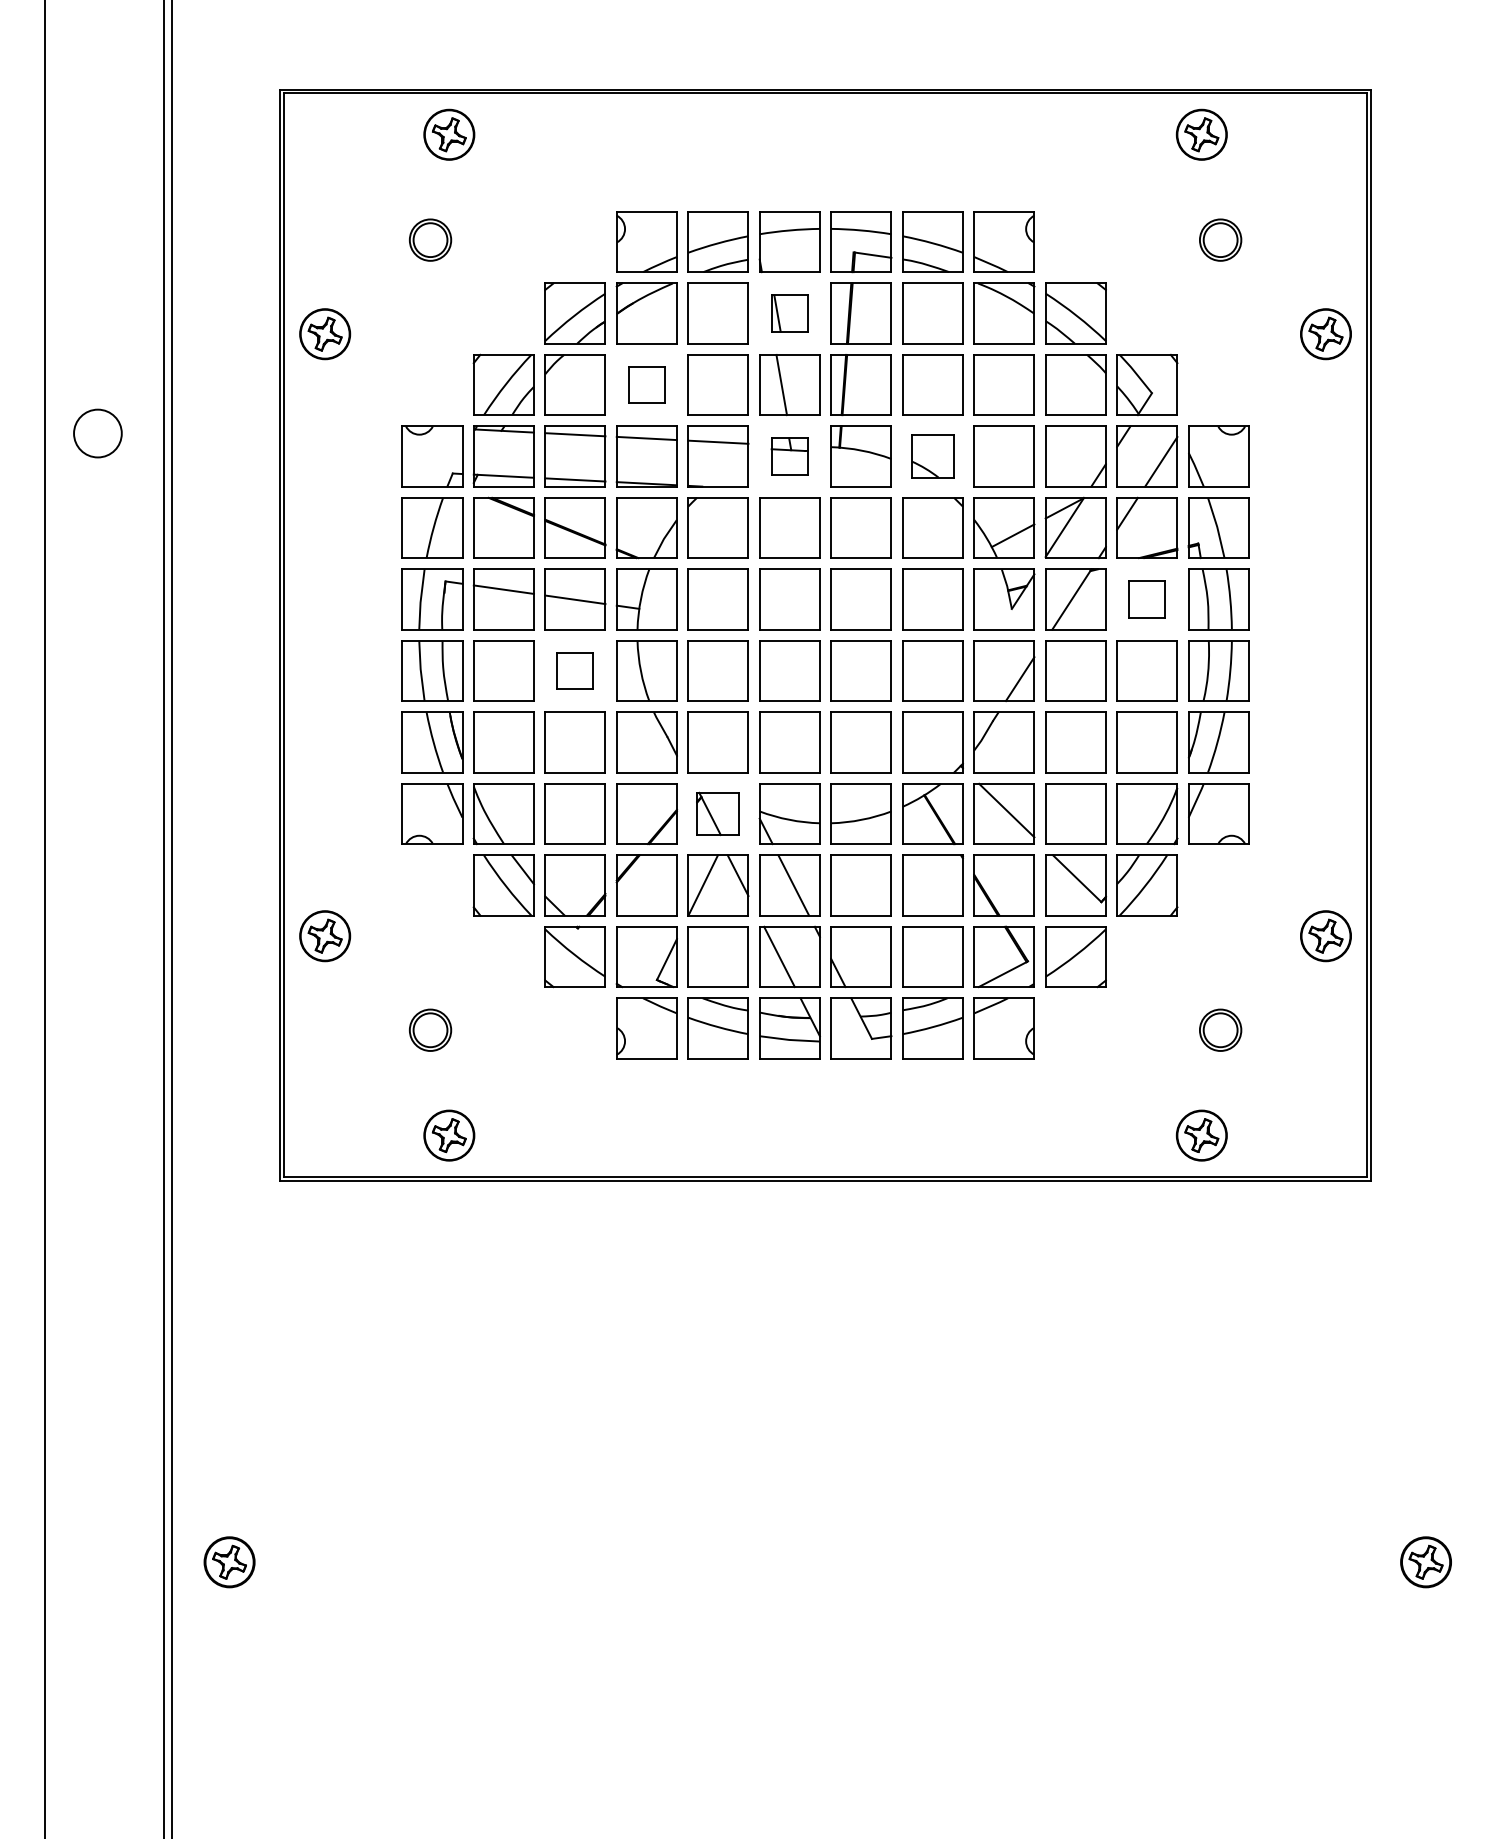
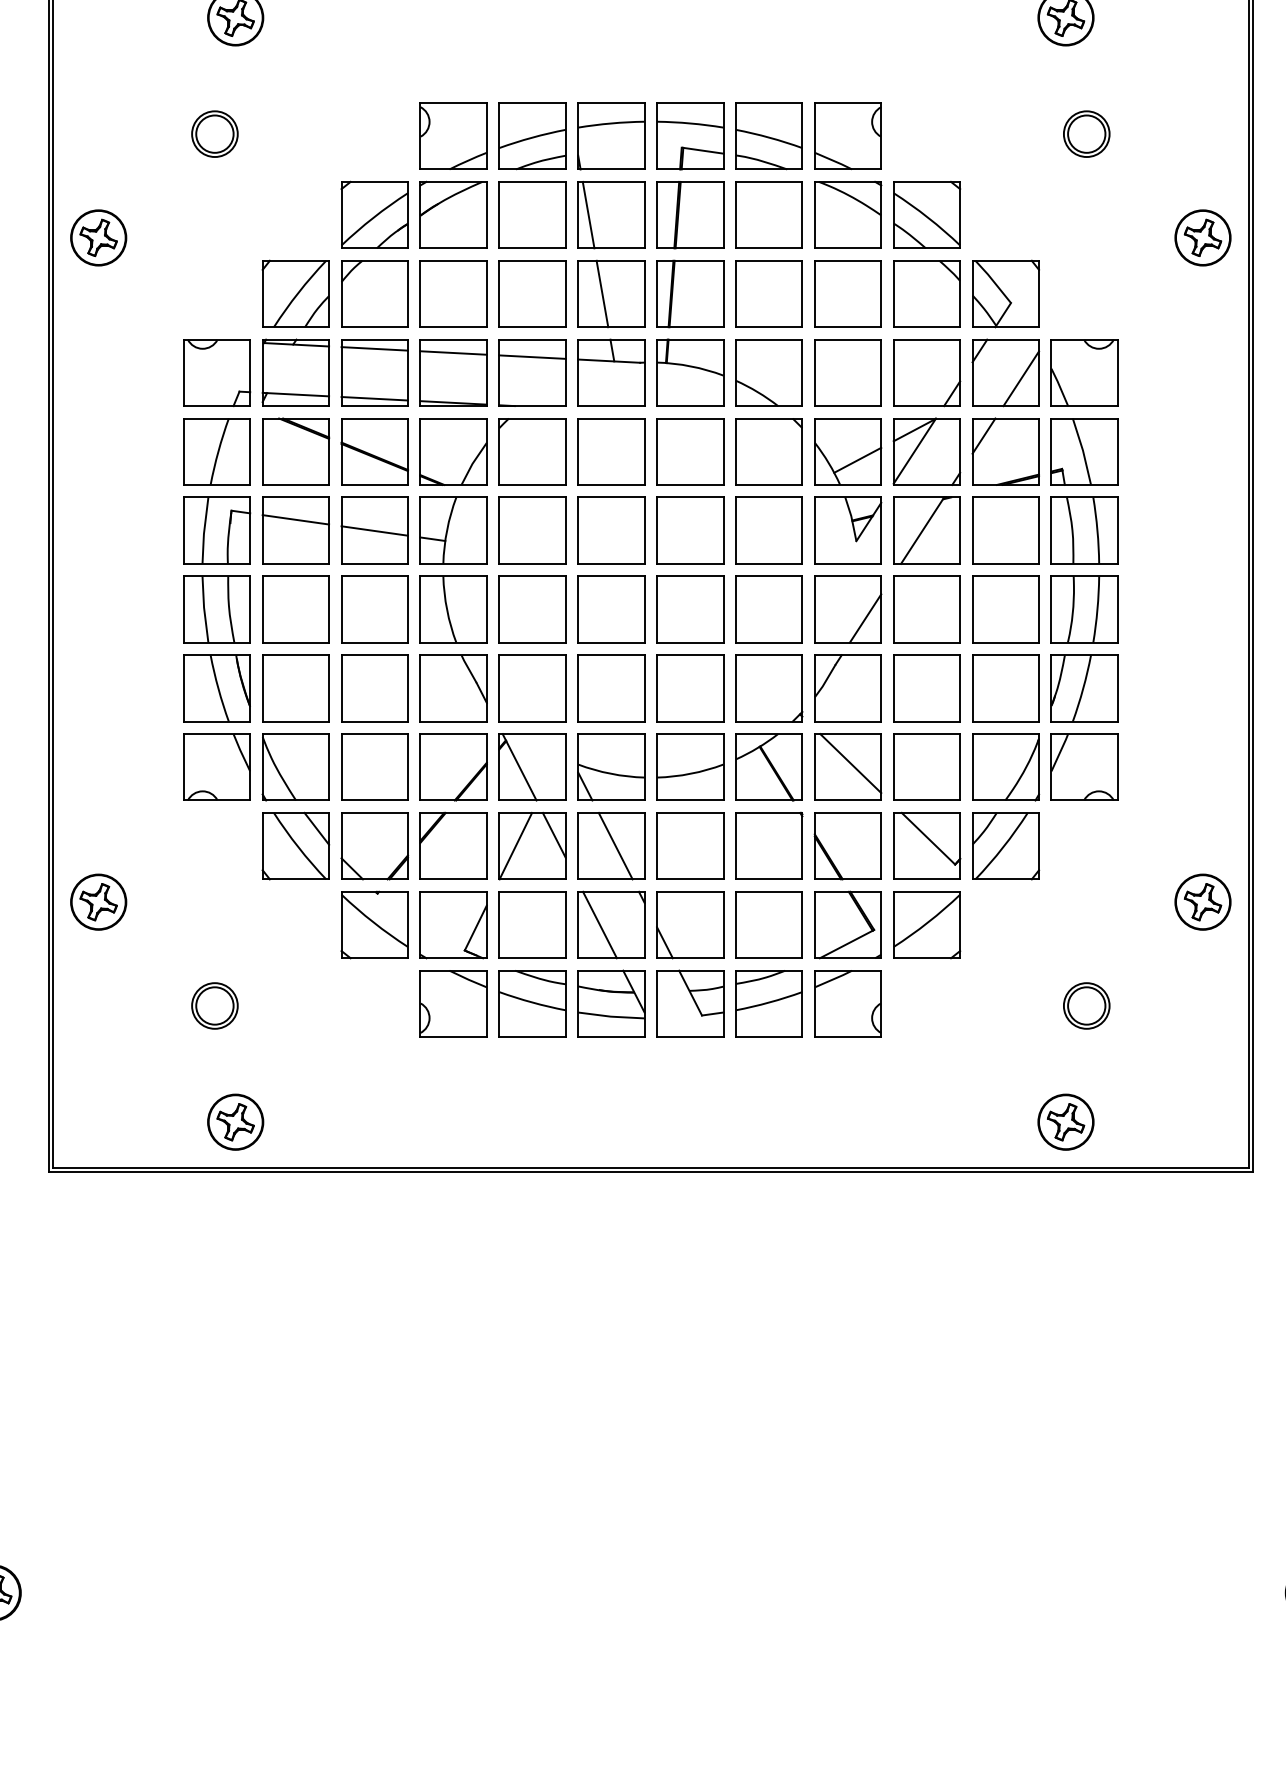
part: (789, 313) -> (611, 215), size x1.67
part: (646, 384) -> (453, 293), size x1.67
part: (789, 456) -> (611, 372), size x1.67
part: (932, 456) -> (768, 372), size x1.43
part: (1146, 599) -> (1004, 530), size x1.67
part: (574, 670) -> (373, 609), size x1.67
part: (717, 813) -> (531, 766), size x1.43

